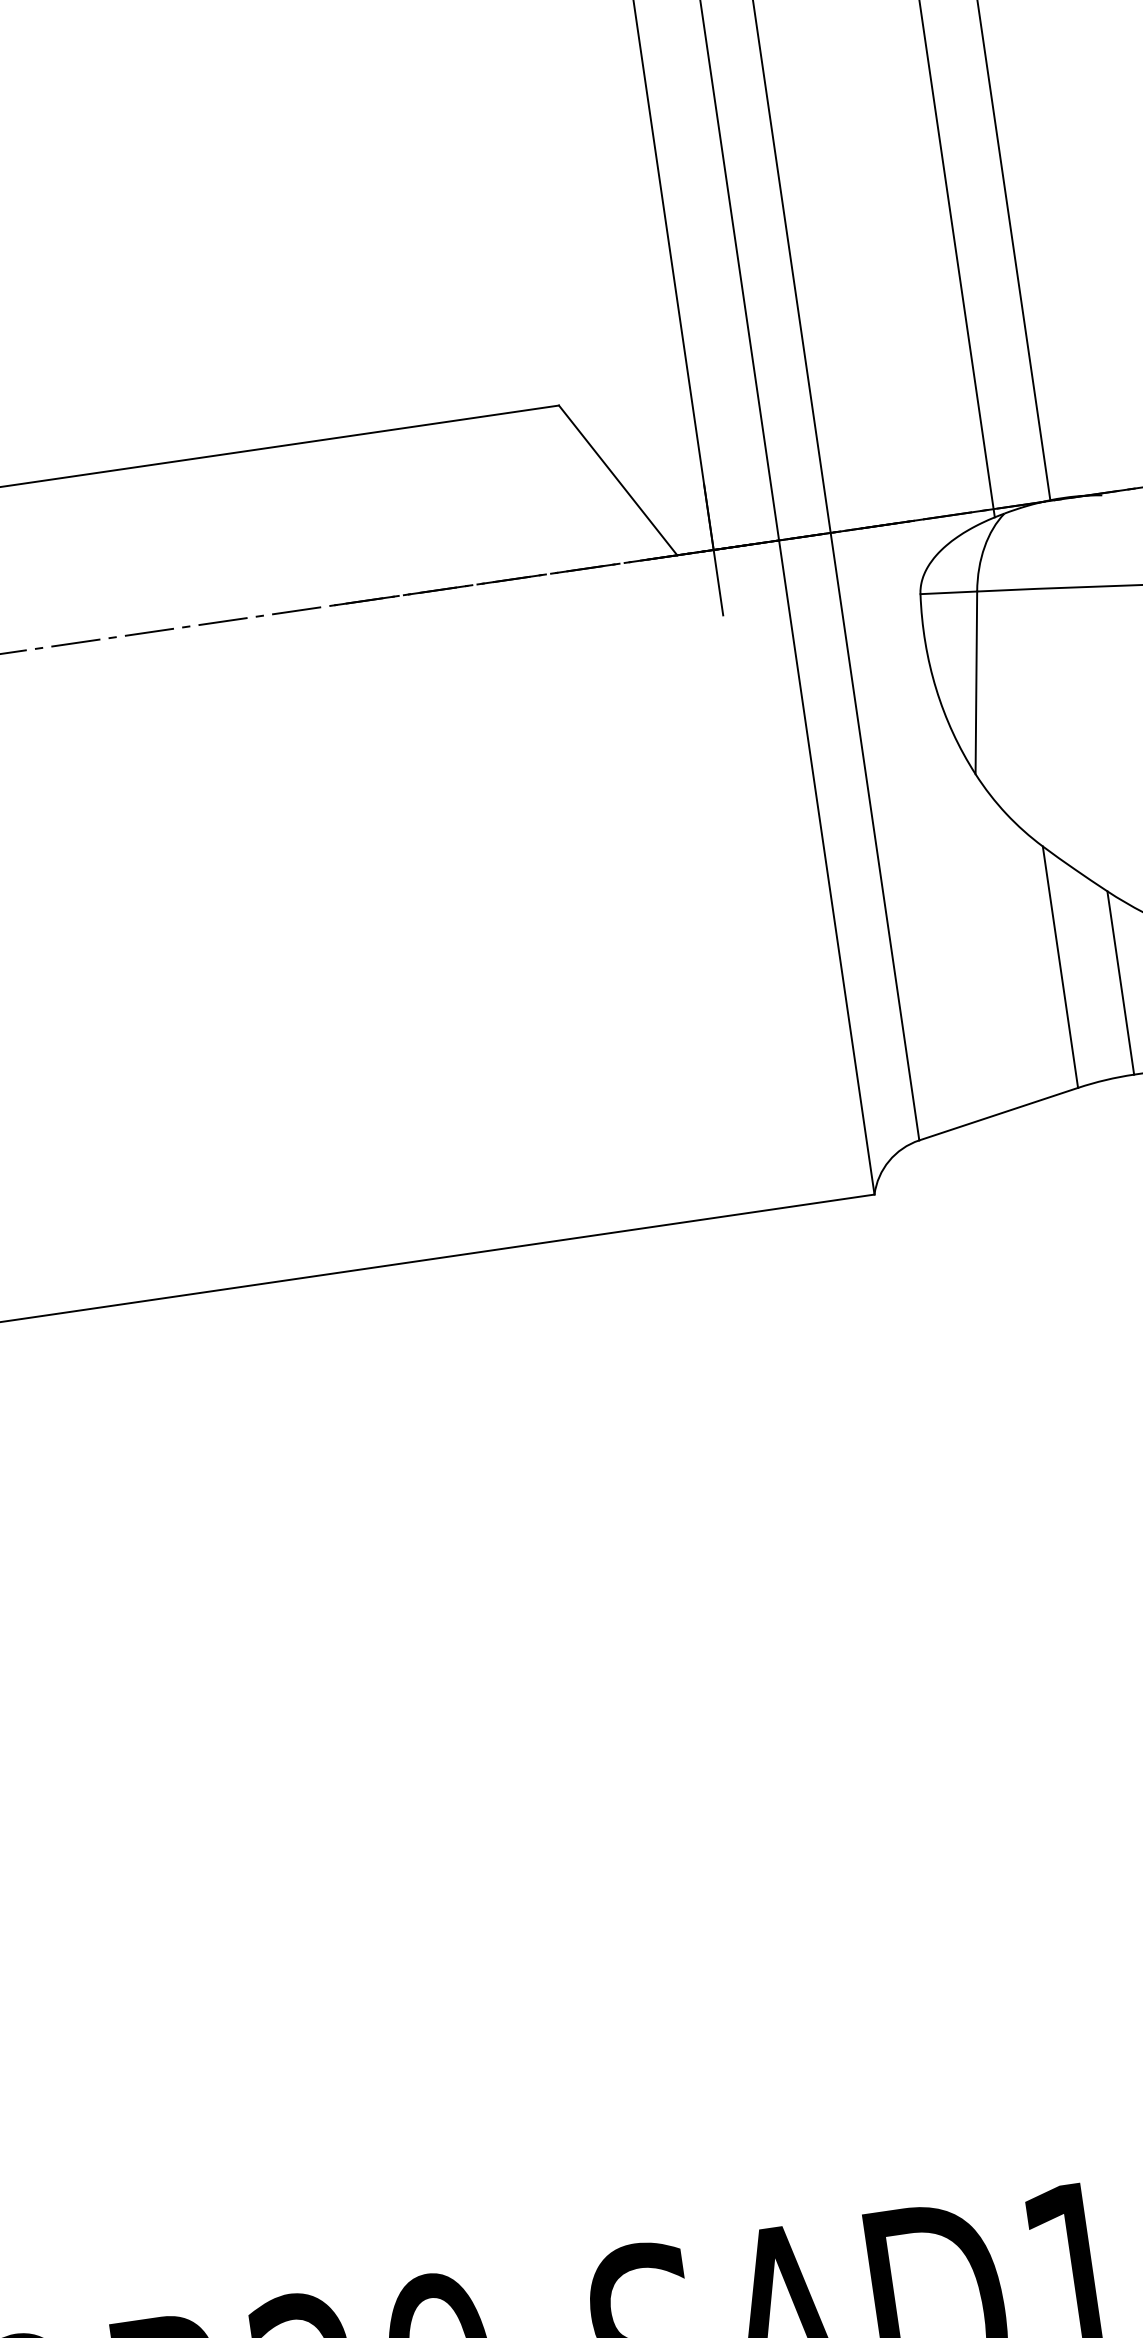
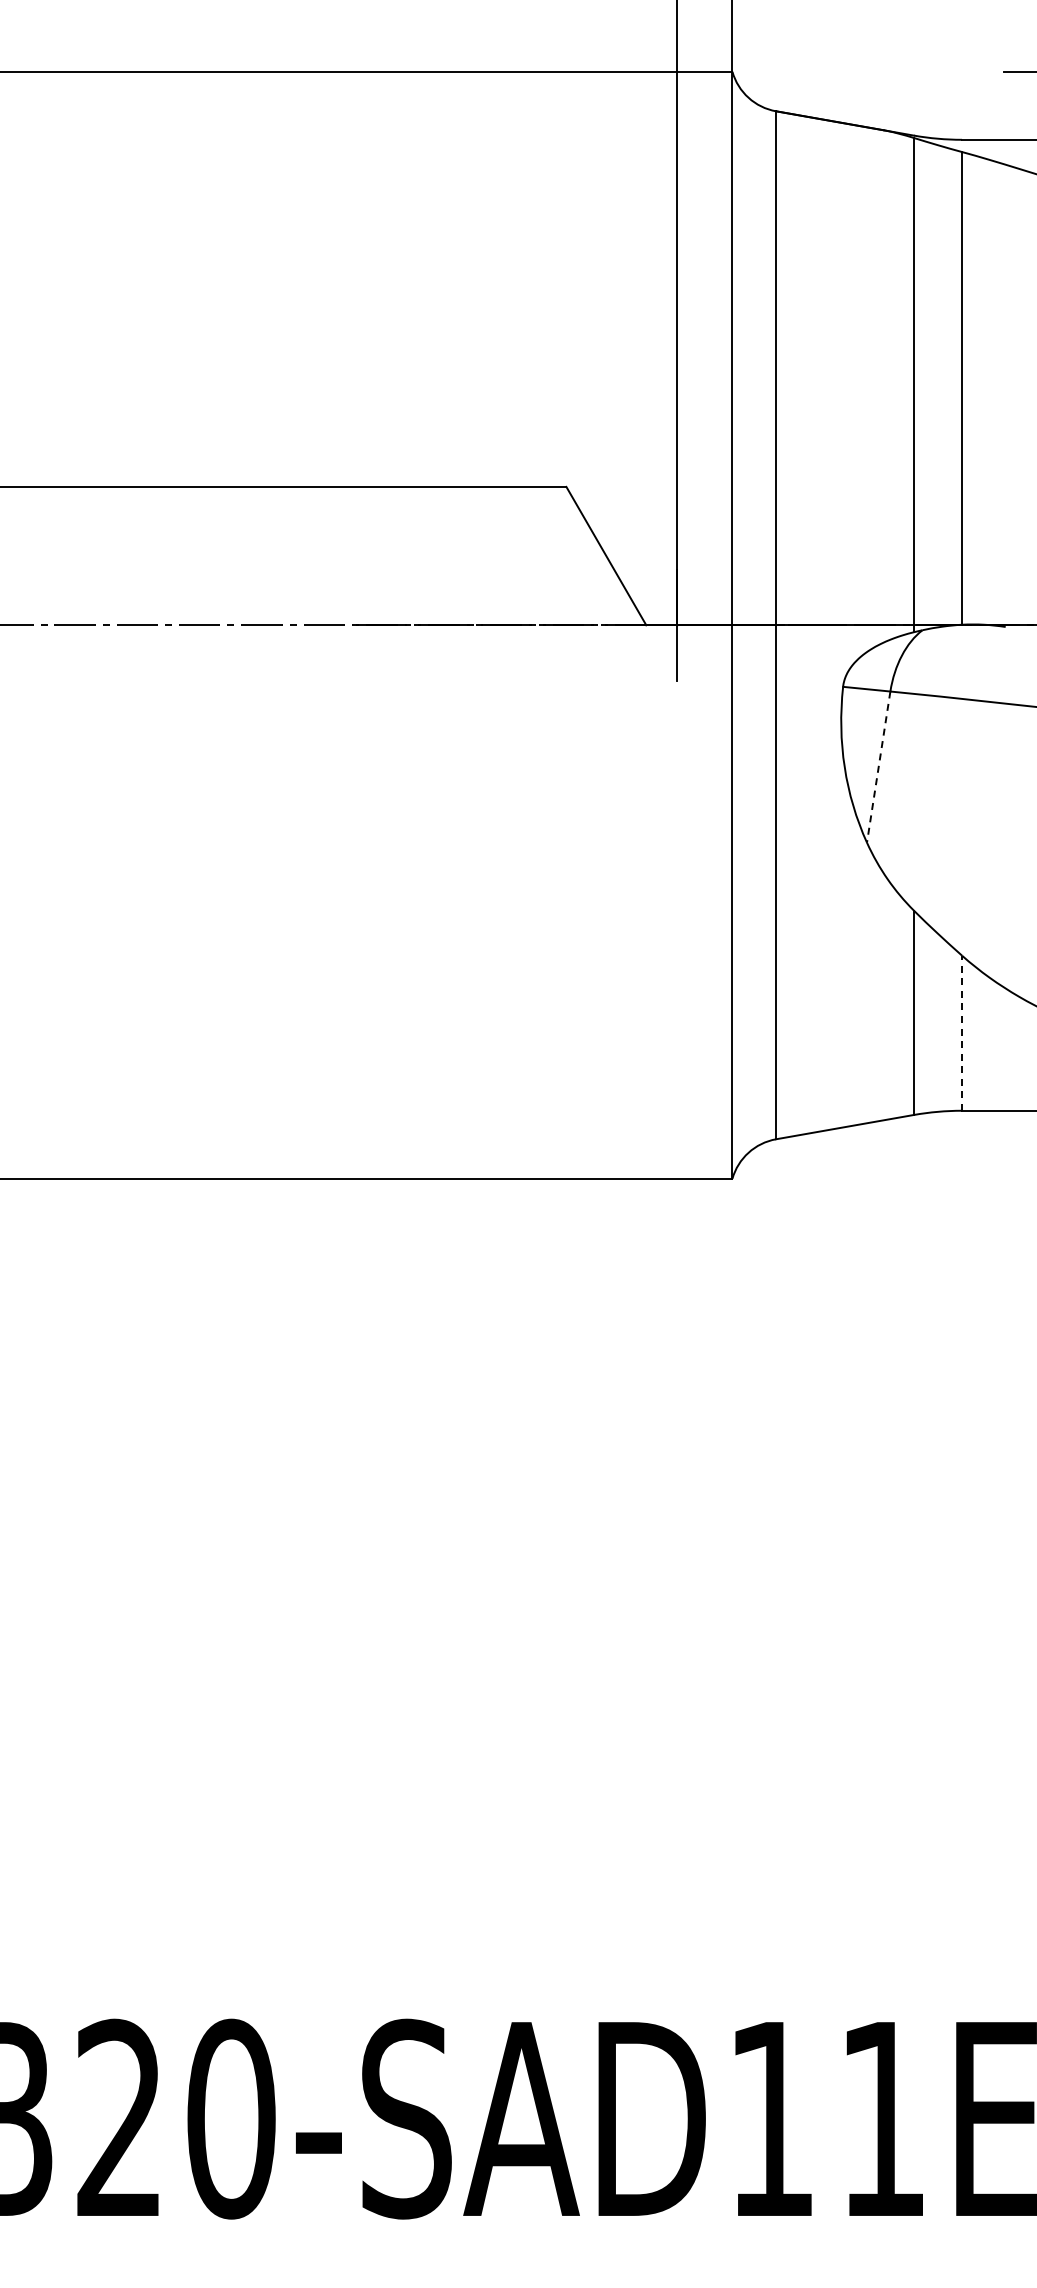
line: (976, 683) -> (878, 767), solid -> dashed
line: (1121, 983) -> (962, 1033), solid -> dashed

